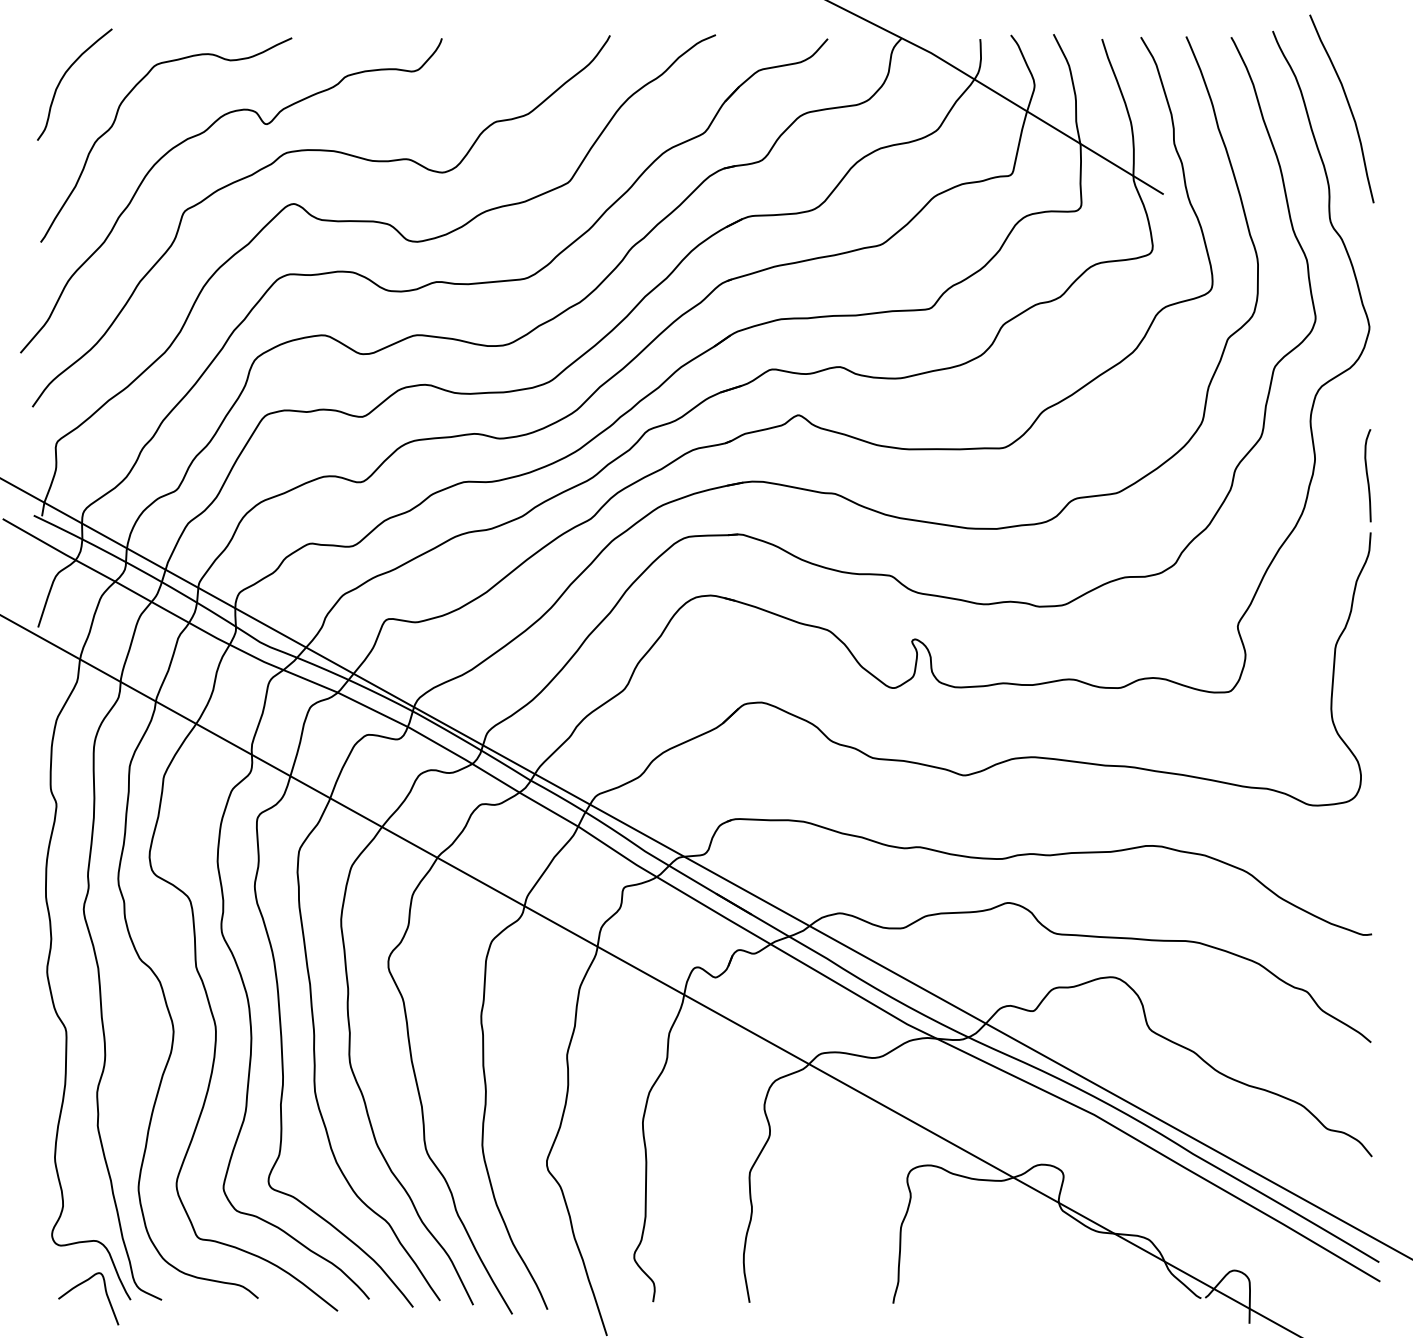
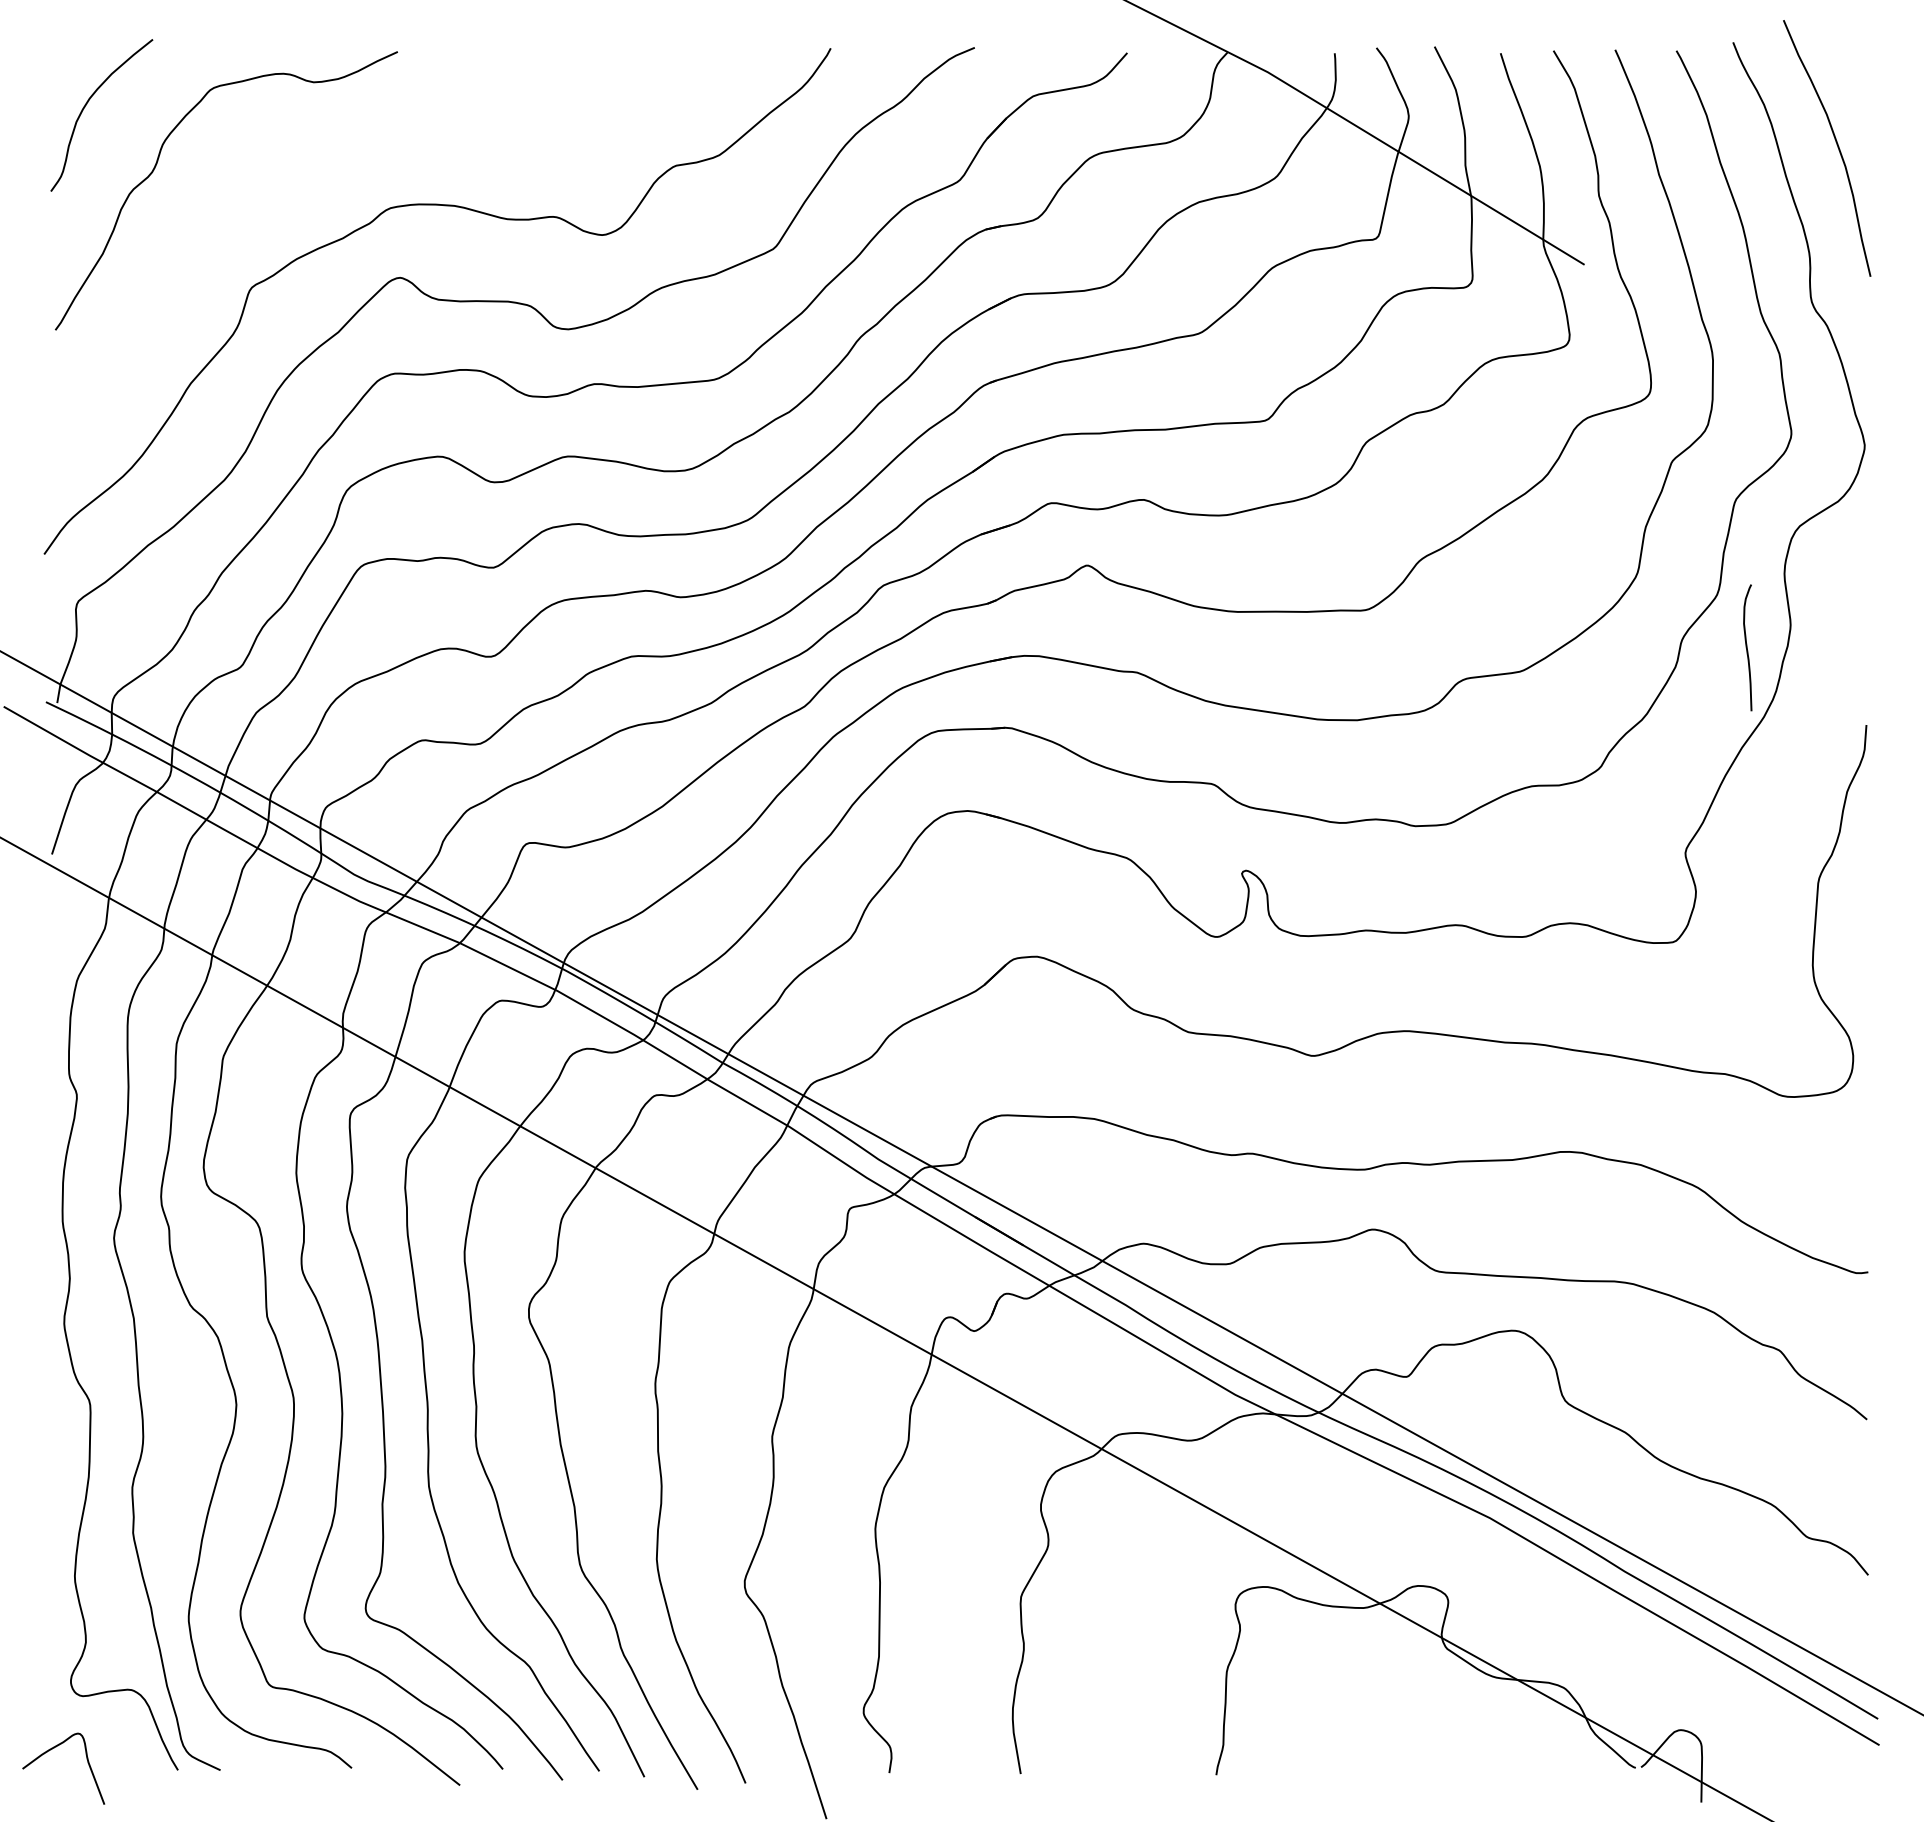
curve: (200, 134) -> (273, 183), removed
curve: (1367, 475) -> (1747, 647), moved
curve: (81, 1284) -> (54, 1748), moved

